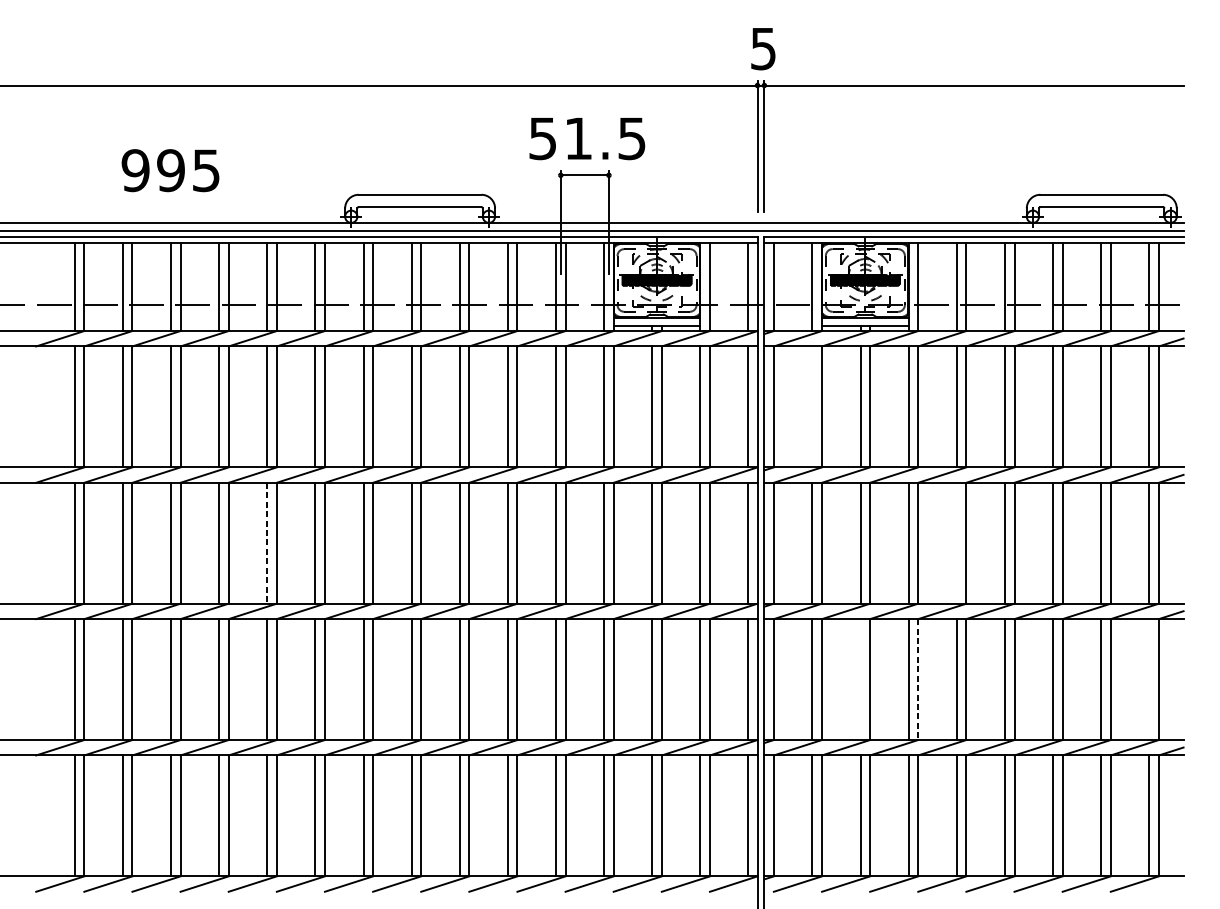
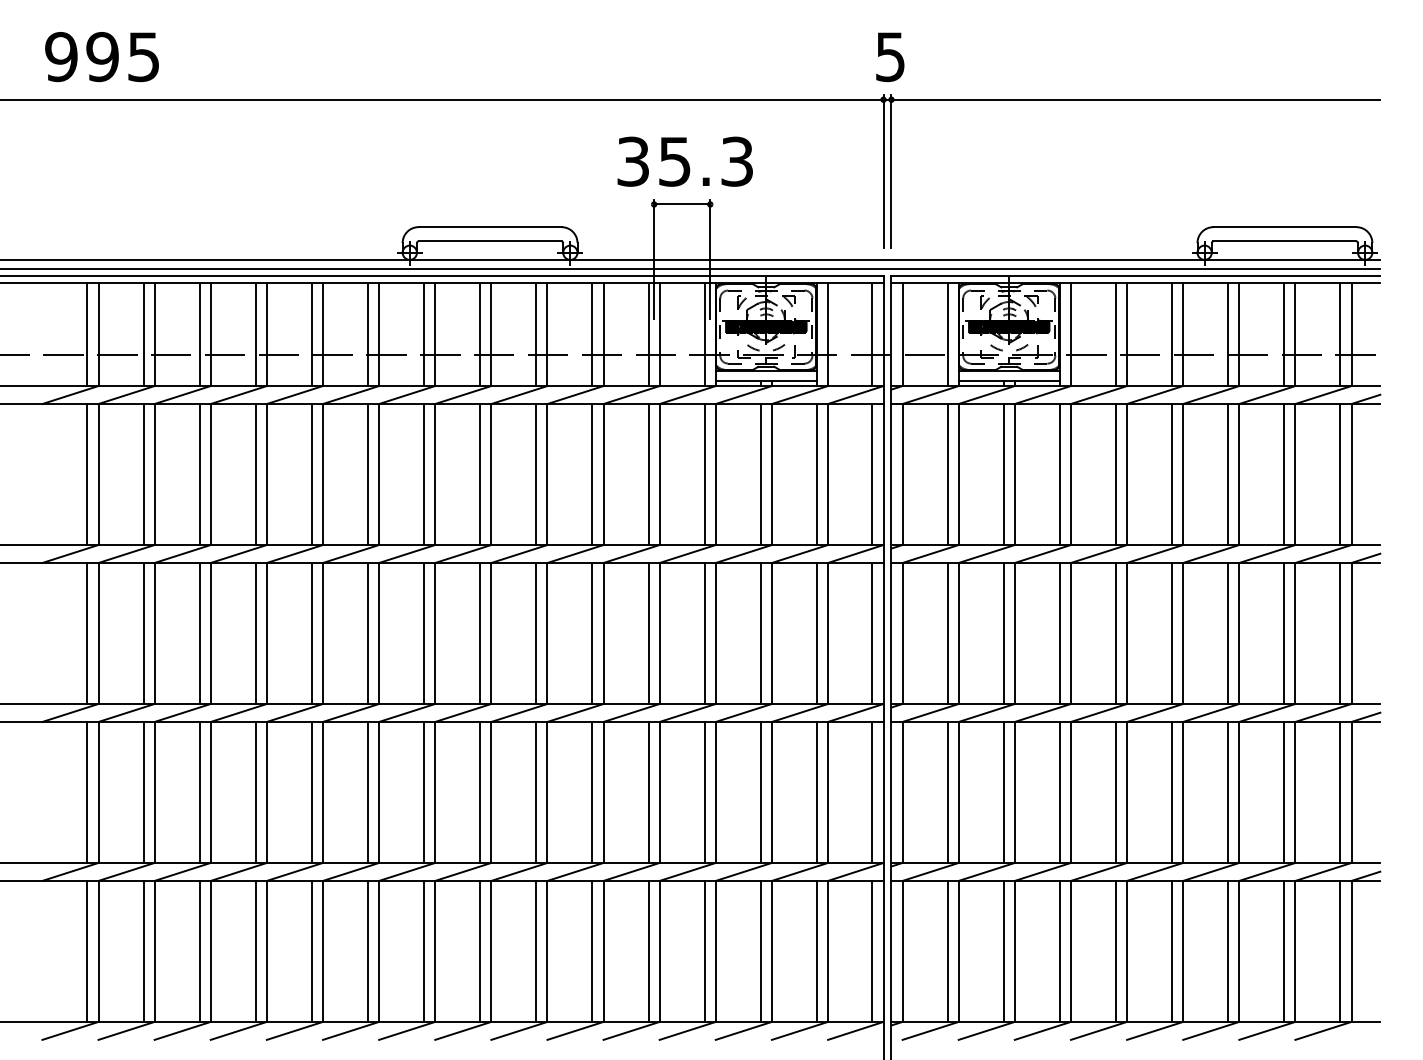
text: (587, 138) -> (685, 161), 51.5 -> 35.3
text: (170, 171) -> (101, 57), moved
line: (812, 406) -> (947, 474), added
line: (956, 542) -> (1115, 632), added
line: (266, 543) -> (311, 633), dashed -> solid
line: (860, 678) -> (1003, 791), added
line: (1149, 678) -> (1340, 791), added
line: (917, 679) -> (1070, 792), dashed -> solid

